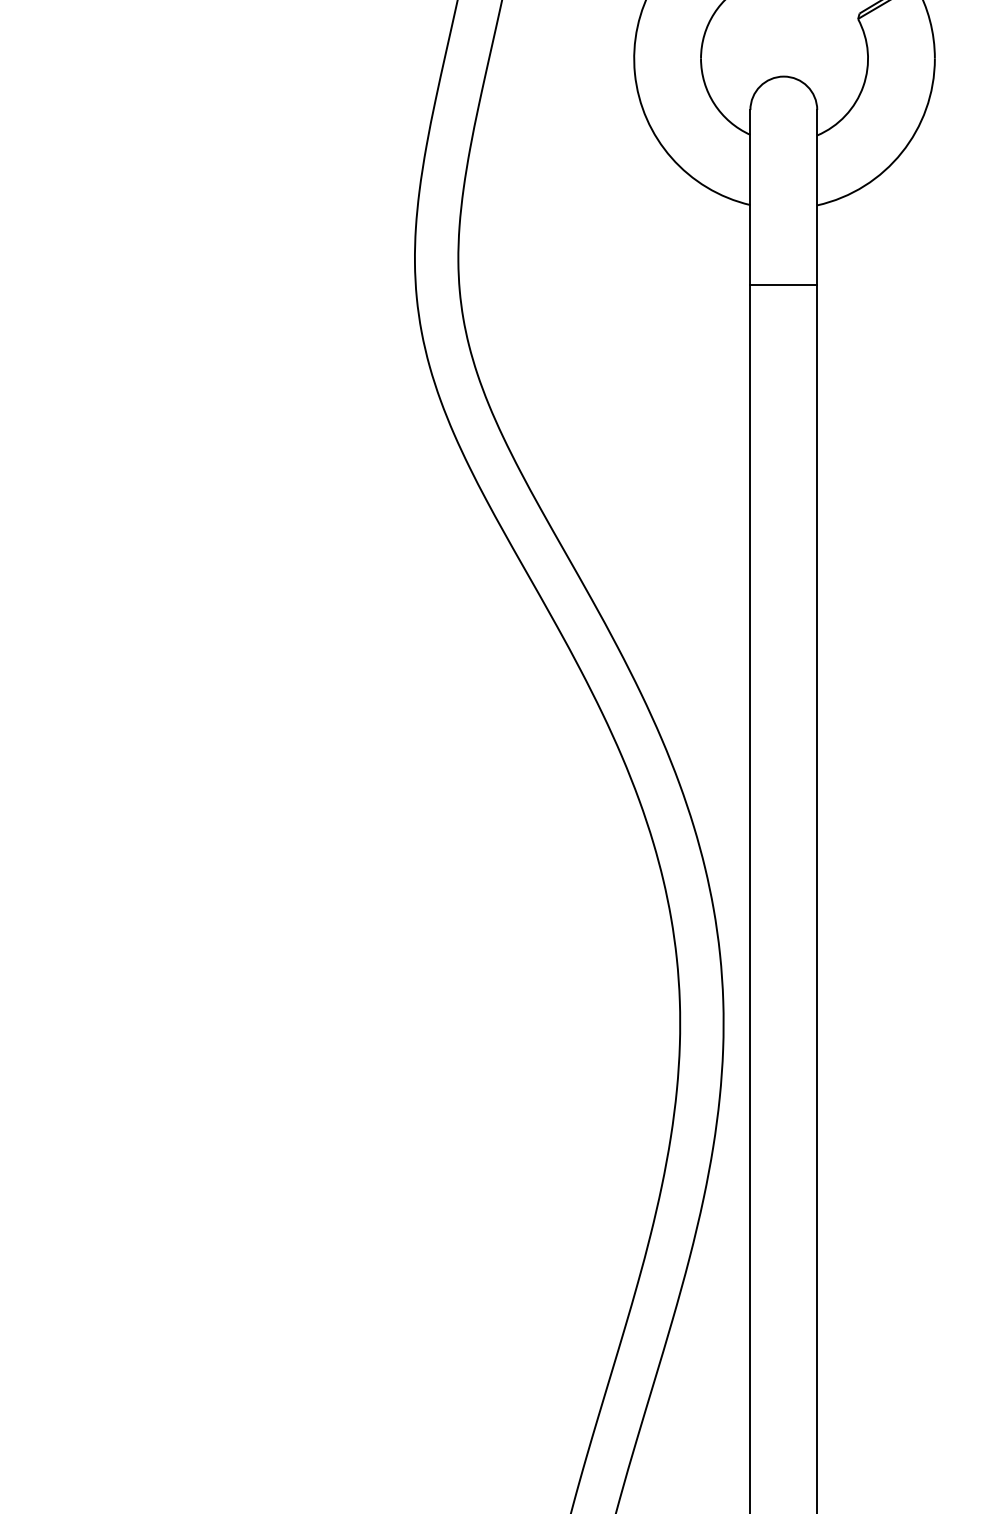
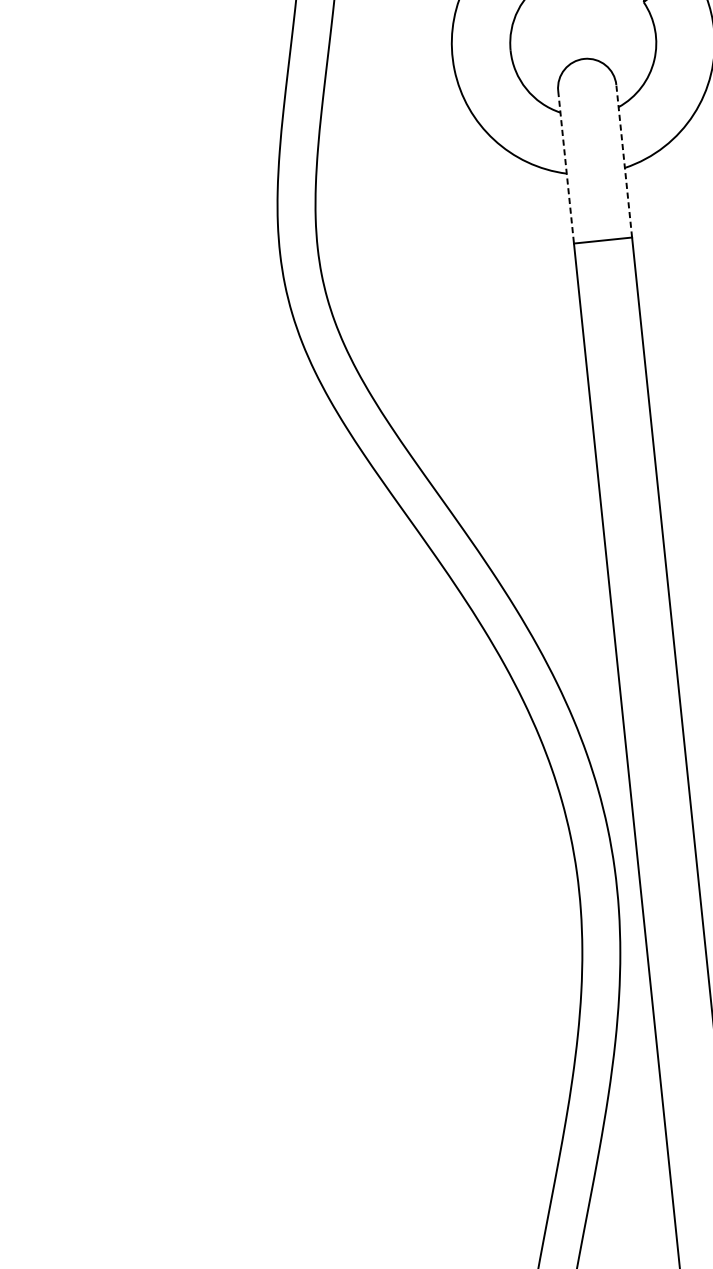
line: (750, 197) -> (566, 167), solid -> dashed
line: (817, 197) -> (624, 161), solid -> dashed

